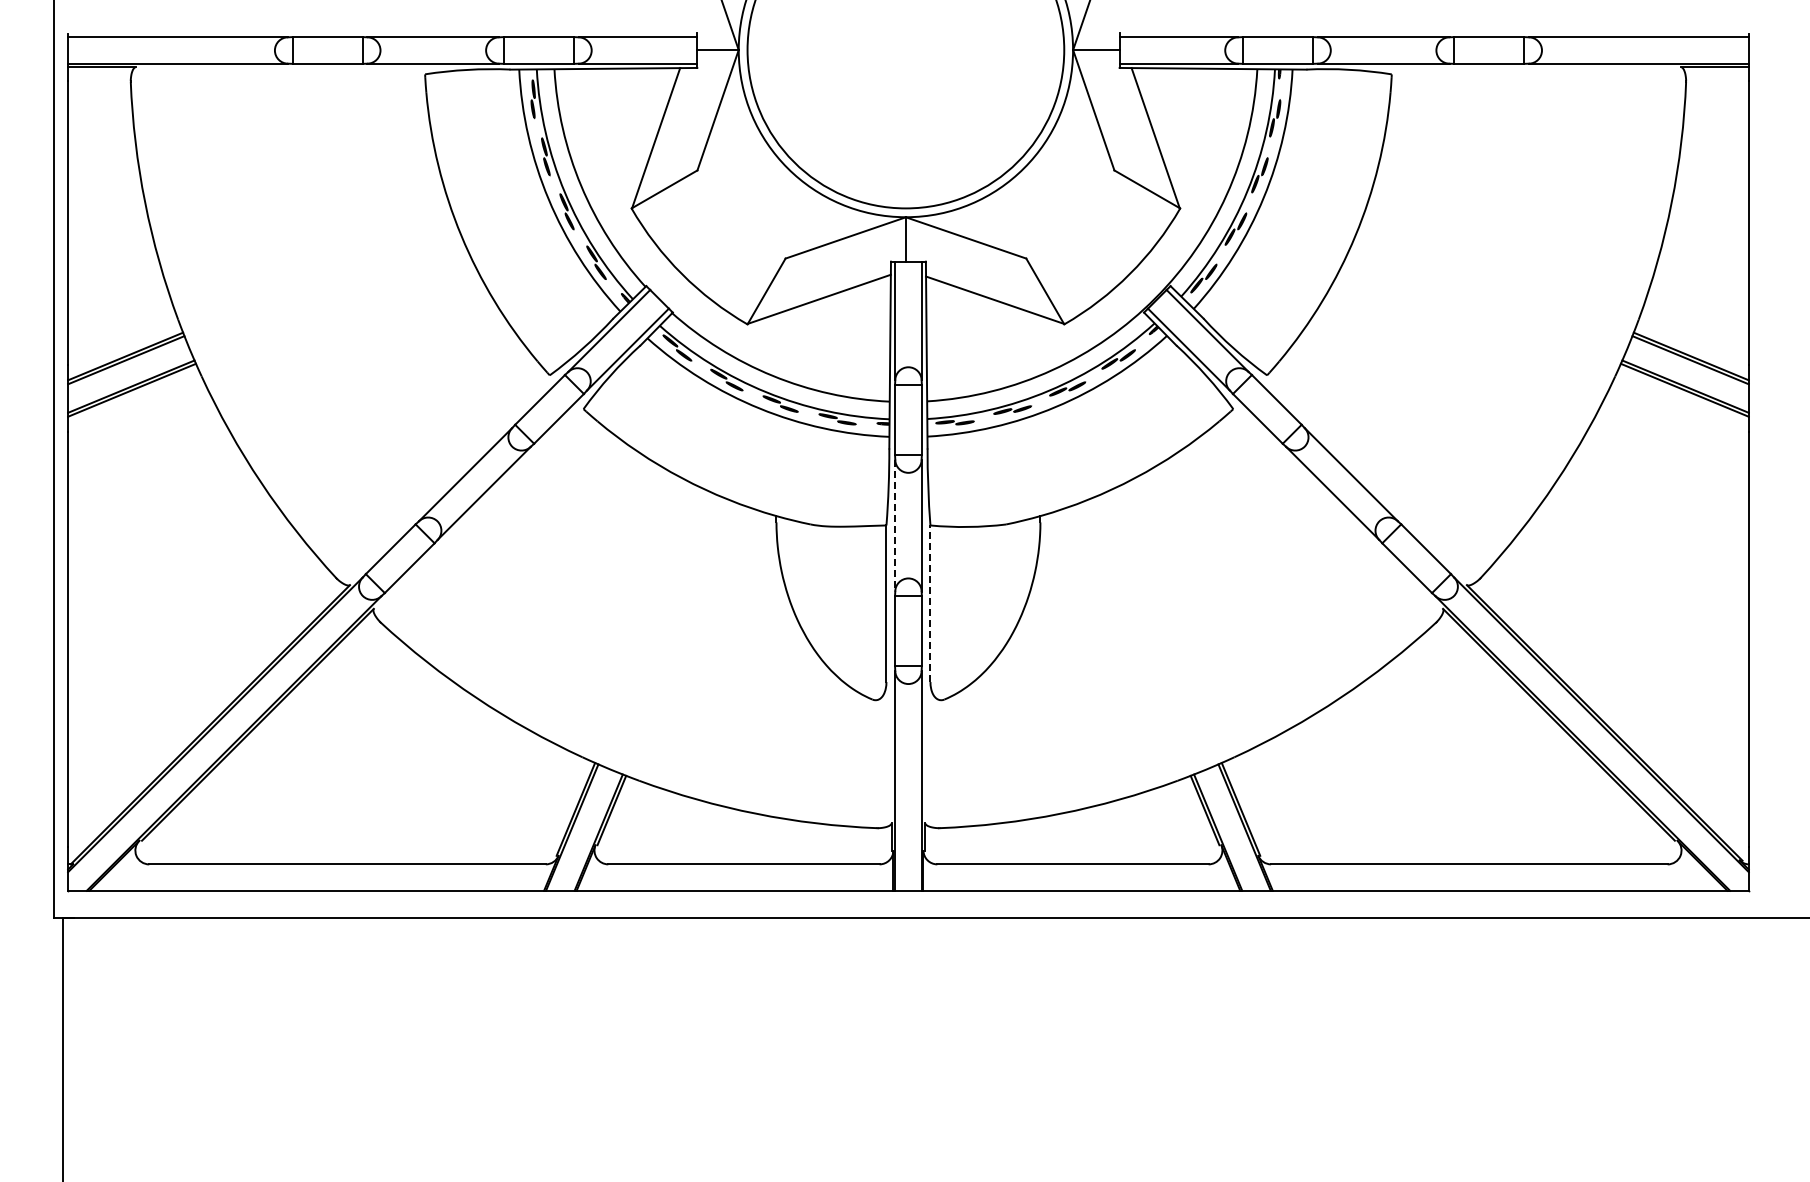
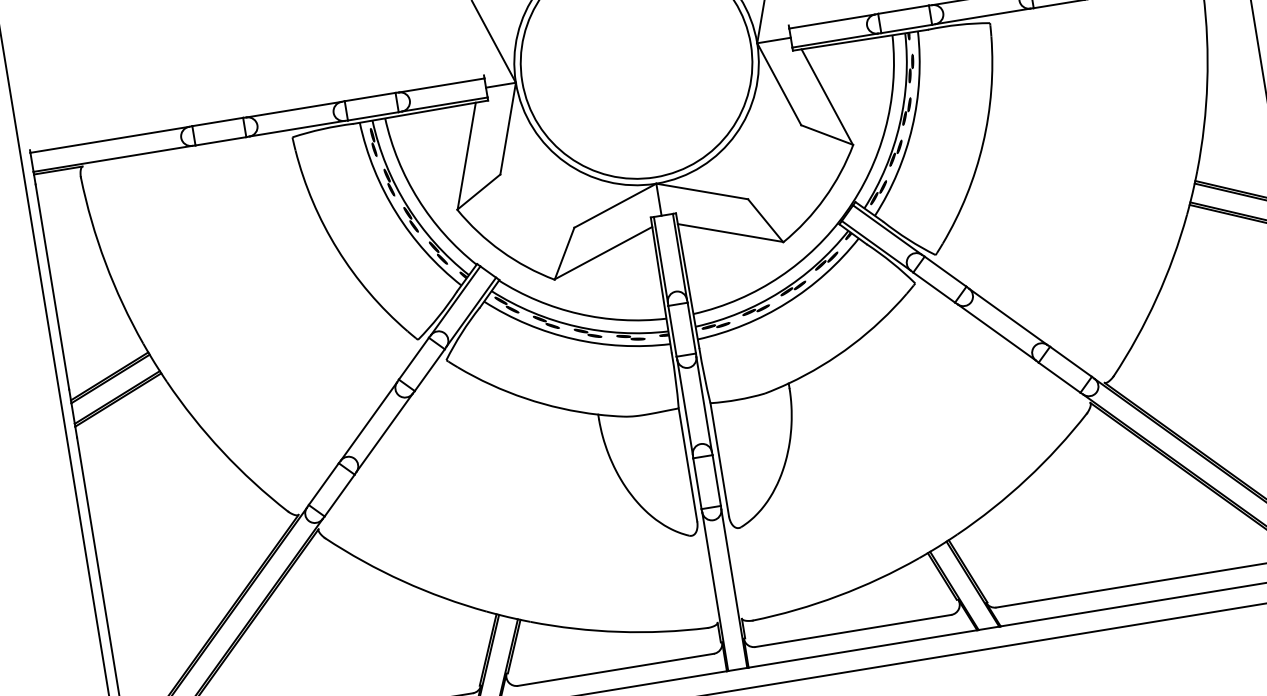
line: (895, 525) -> (685, 407), dashed -> solid
line: (930, 603) -> (719, 459), dashed -> solid

